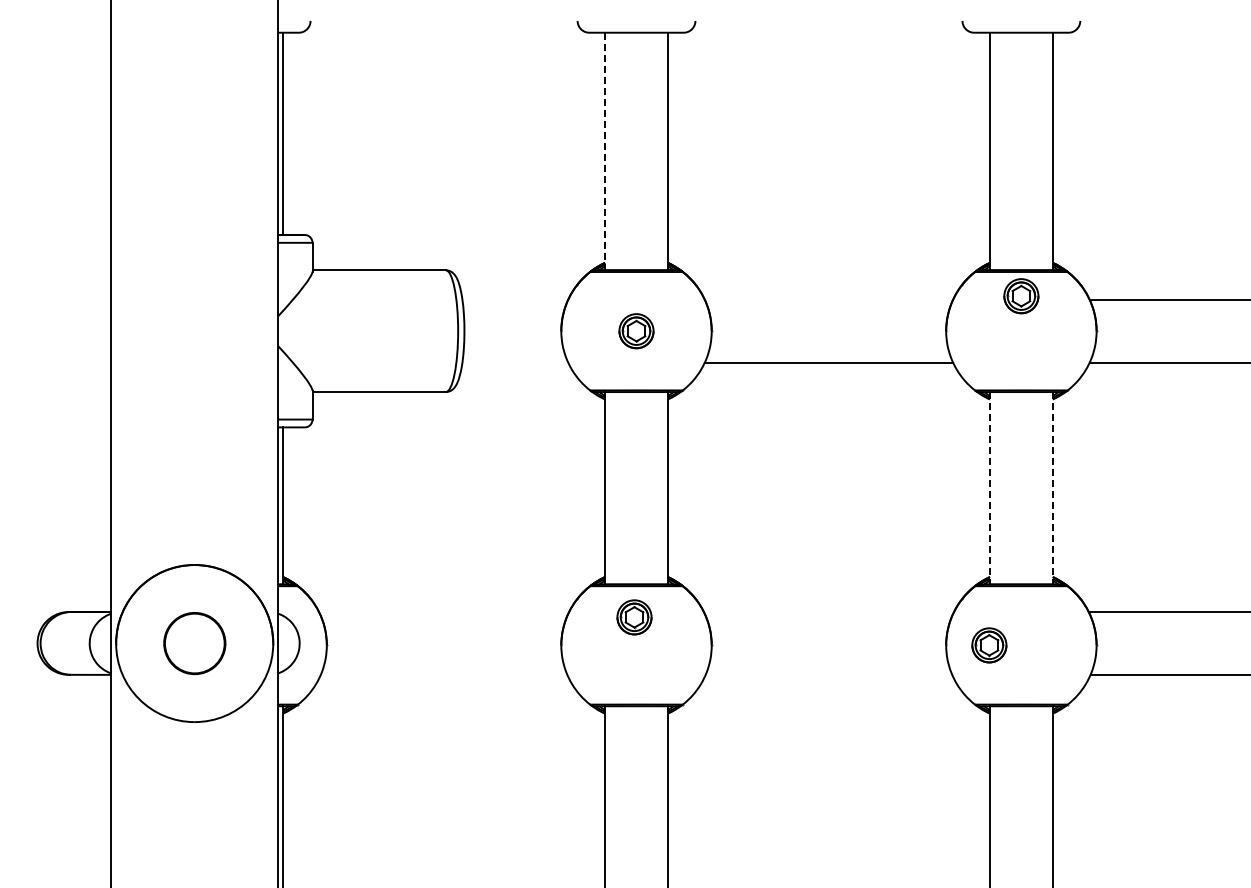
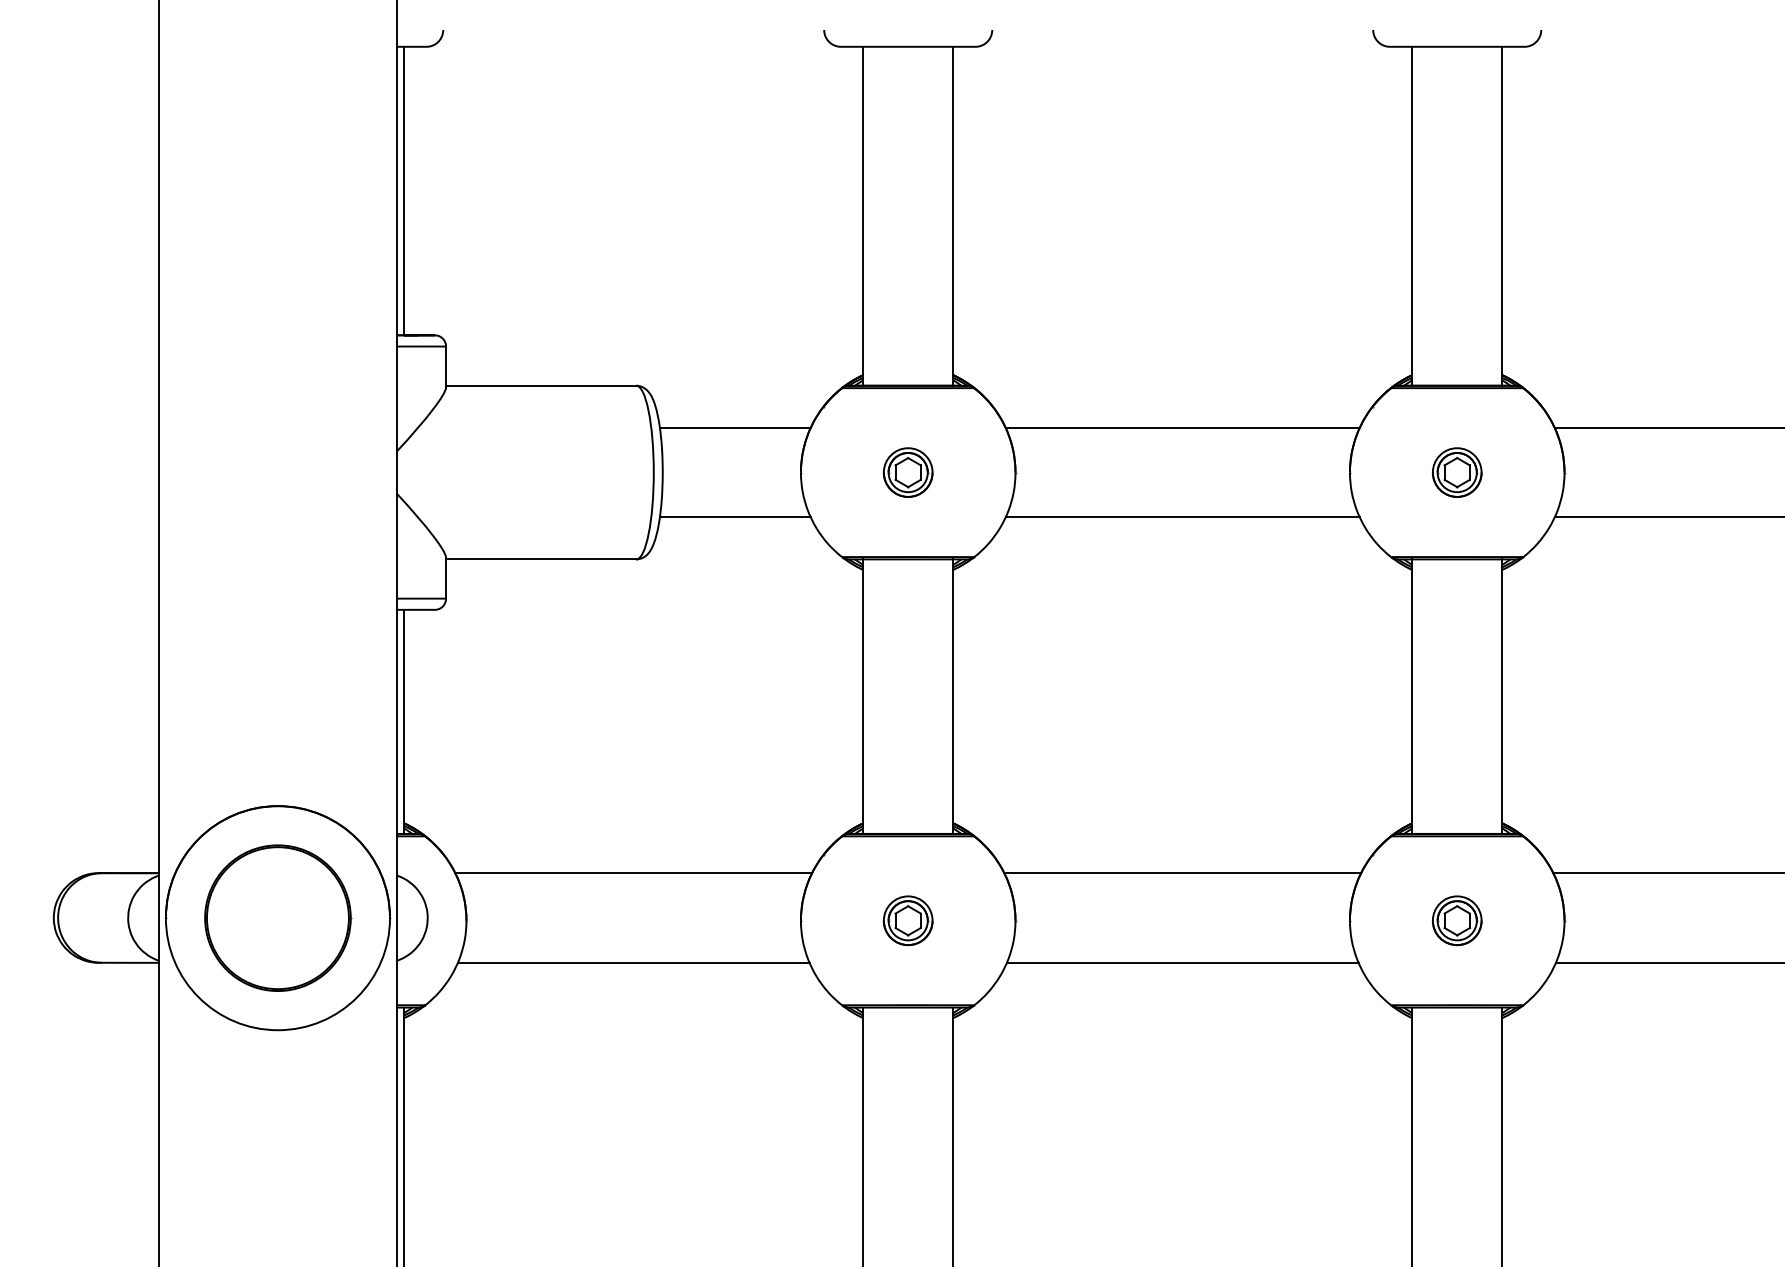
line: (605, 151) -> (863, 216), dashed -> solid
part: (1021, 296) -> (1457, 473), moved
line: (515, 299) -> (735, 427), added
line: (828, 299) -> (1182, 427), added
line: (515, 362) -> (735, 517), added
line: (989, 488) -> (1411, 696), dashed -> solid
line: (1052, 488) -> (1501, 696), dashed -> solid
line: (444, 611) -> (634, 872), added
line: (828, 611) -> (1182, 872), added
part: (634, 617) -> (908, 920), moved
part: (194, 643) -> (277, 918), size x1.67
part: (989, 645) -> (1457, 920), moved
line: (443, 674) -> (632, 962), added
line: (828, 674) -> (1182, 962), added

